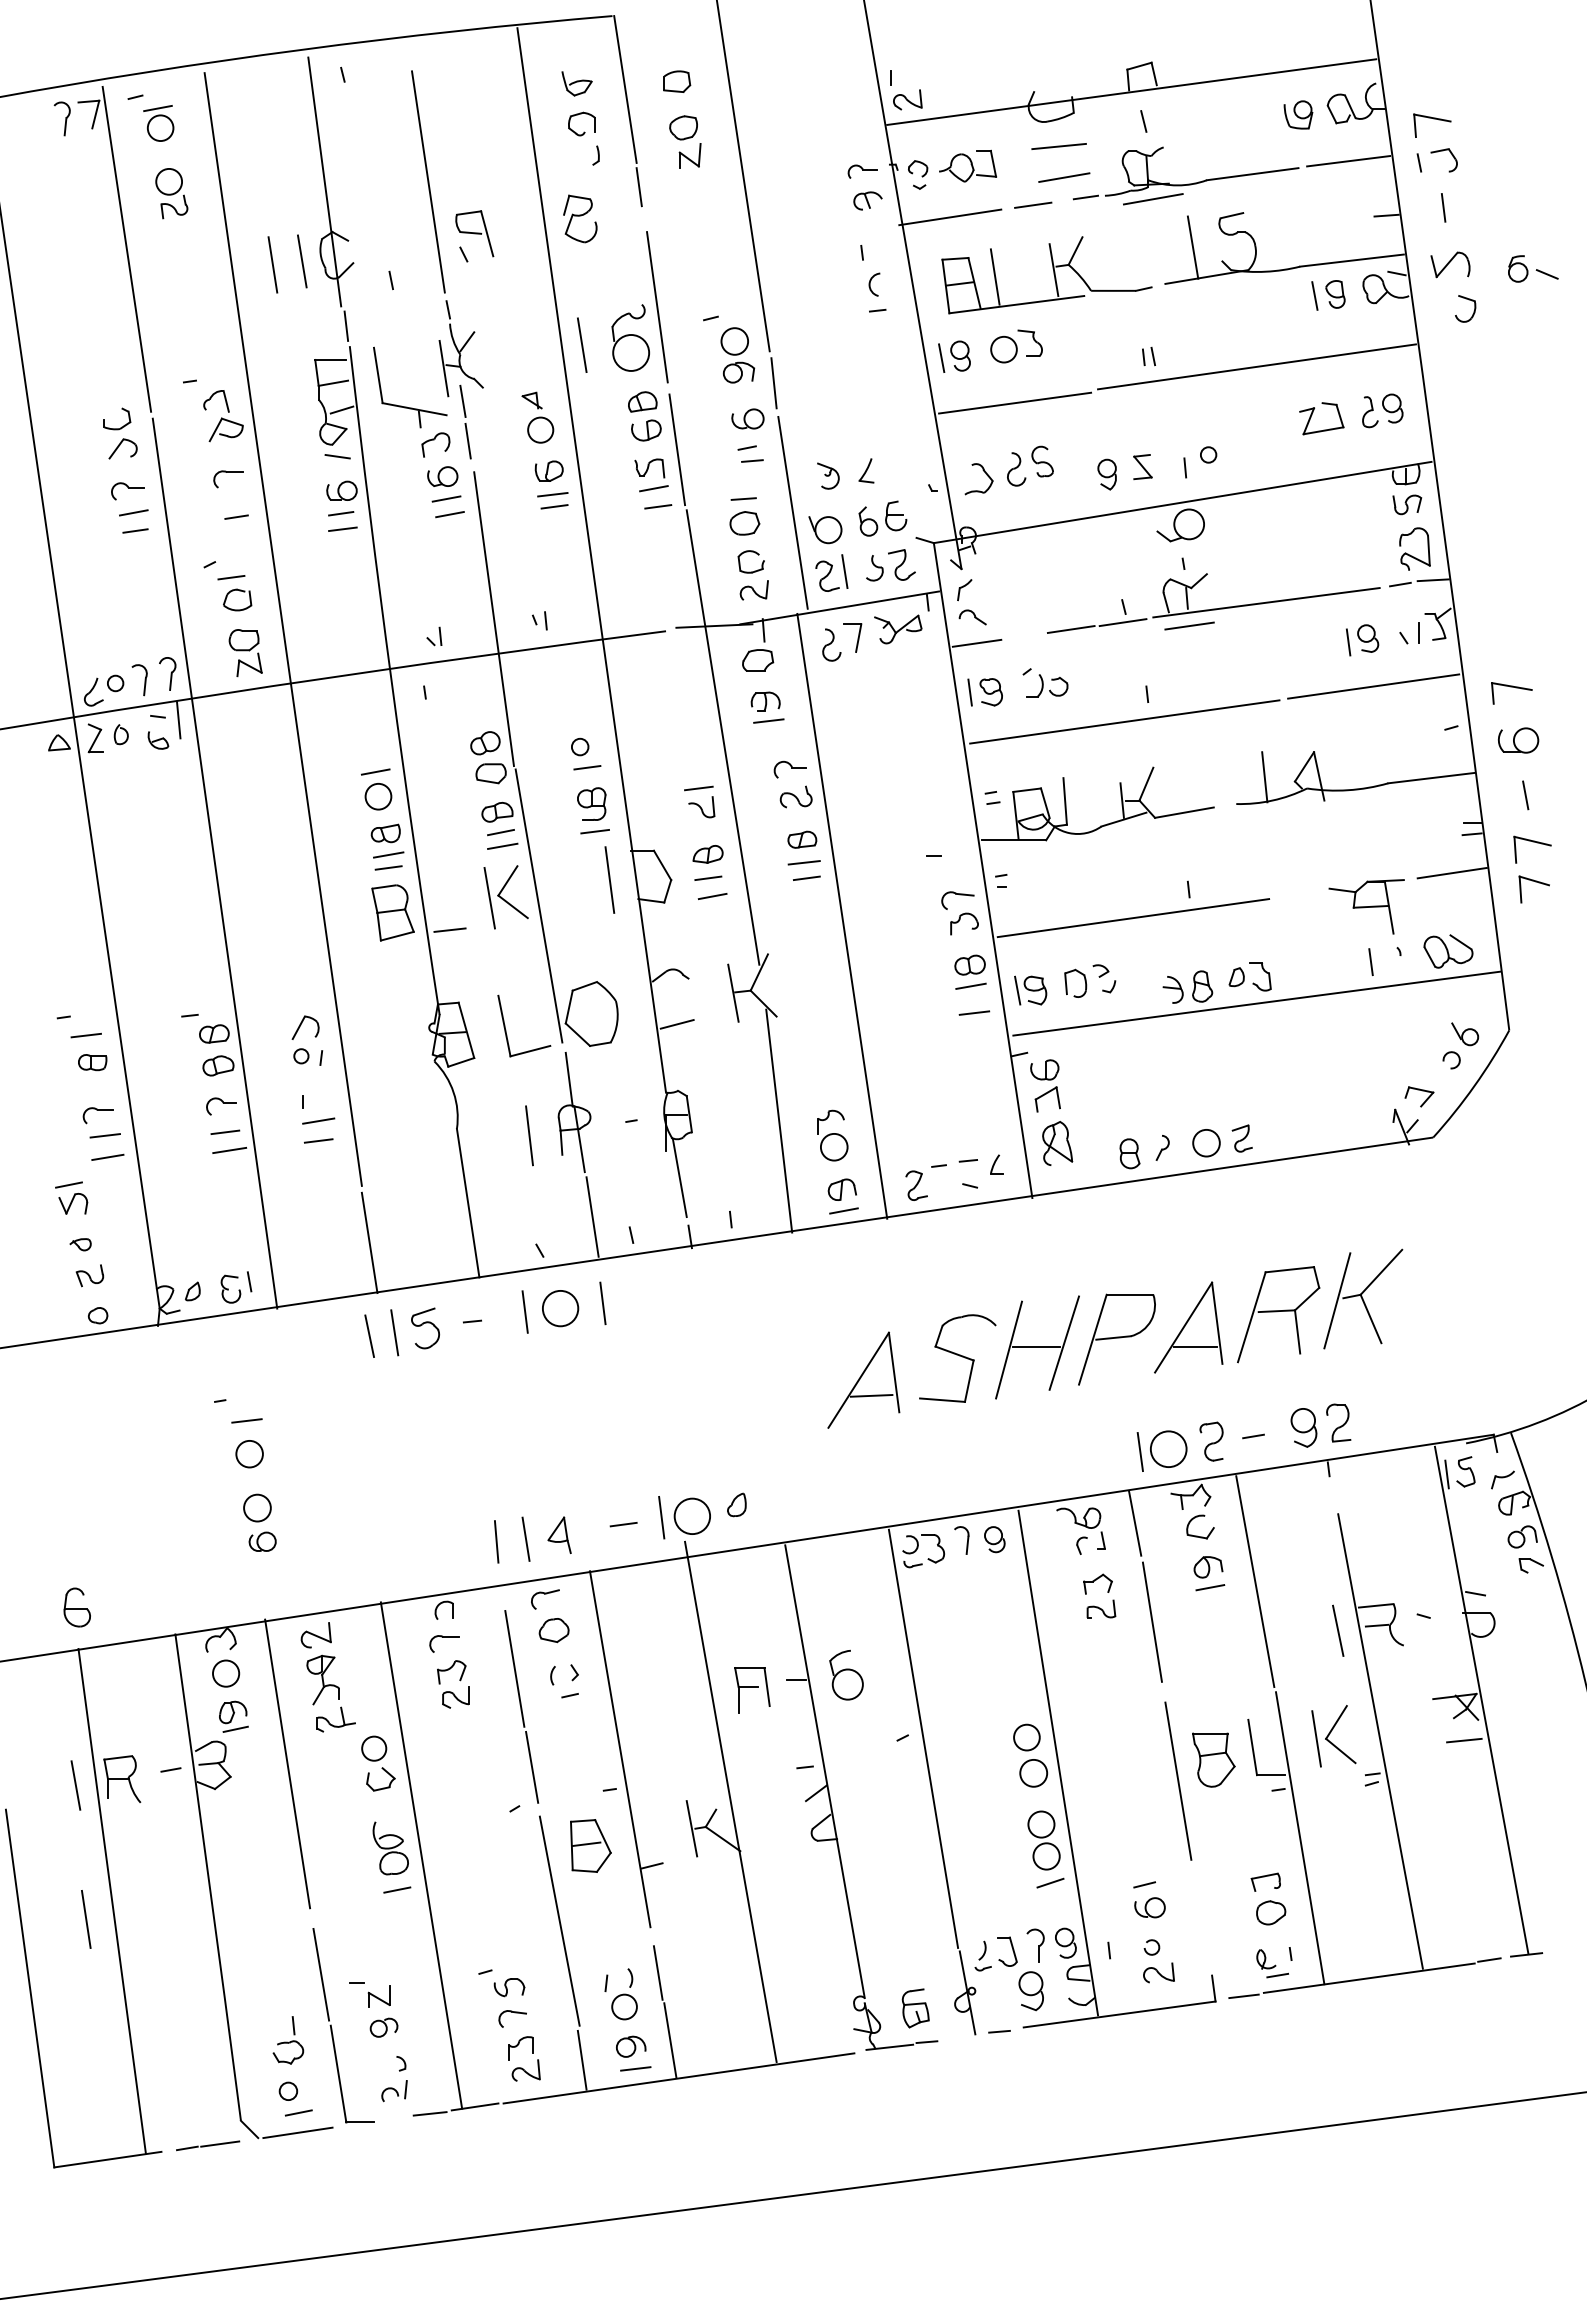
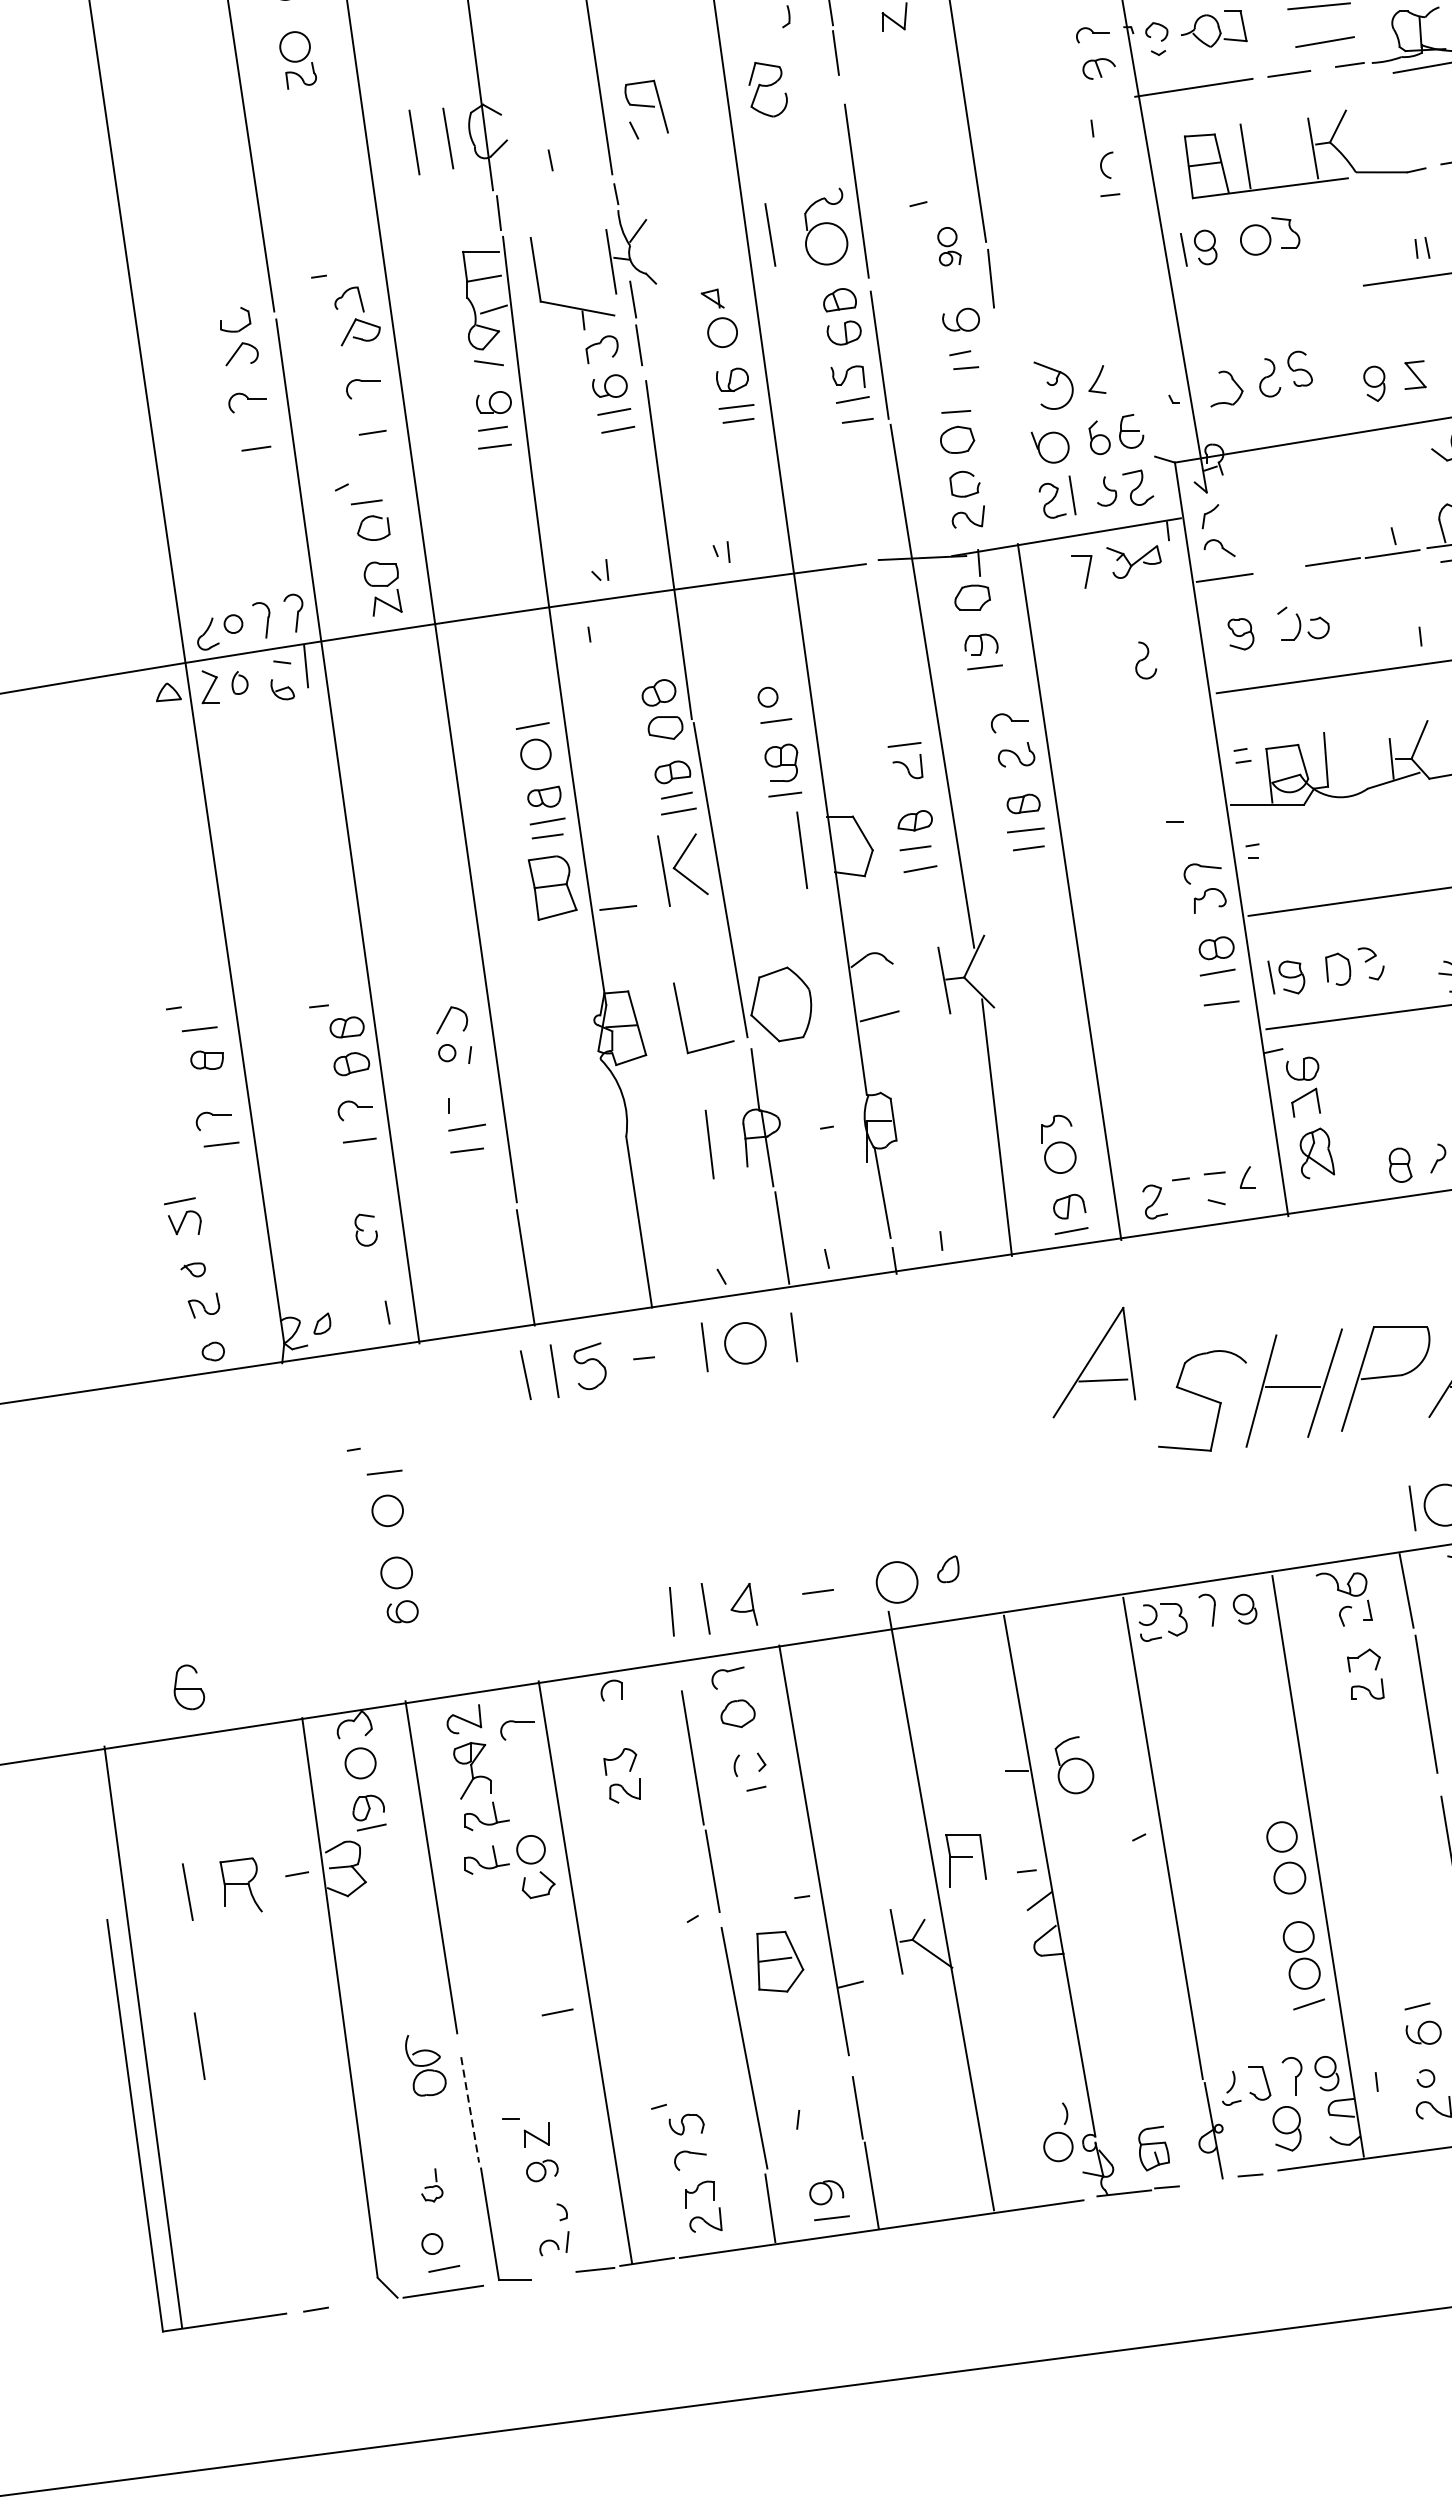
part: (737, 355) -> (949, 246), size x0.6
line: (1015, 402) -> (1268, 300), removed
part: (828, 475) -> (1053, 384), size x1.6
line: (133, 512) -> (254, 427), removed
line: (792, 512) -> (1012, 427), removed
part: (831, 644) -> (1145, 659), moved
line: (969, 692) -> (1215, 634), removed
line: (229, 1150) -> (364, 1161), removed
line: (107, 1157) -> (224, 1169), removed
part: (230, 1288) -> (365, 1229), moved
part: (863, 1379) -> (1094, 1361), moved
line: (661, 1517) -> (861, 1583), removed
part: (444, 1643) -> (517, 1729), moved
part: (752, 1690) -> (966, 1861), moved
part: (335, 1757) -> (486, 1859), added
part: (390, 1848) -> (425, 2065), moved
line: (111, 1901) -> (142, 2037), moved
line: (321, 1975) -> (470, 2110), solid -> dashed
part: (624, 1994) -> (1058, 2132), moved
part: (288, 2040) -> (432, 2185), size x0.6
line: (220, 2143) -> (354, 2304), removed

